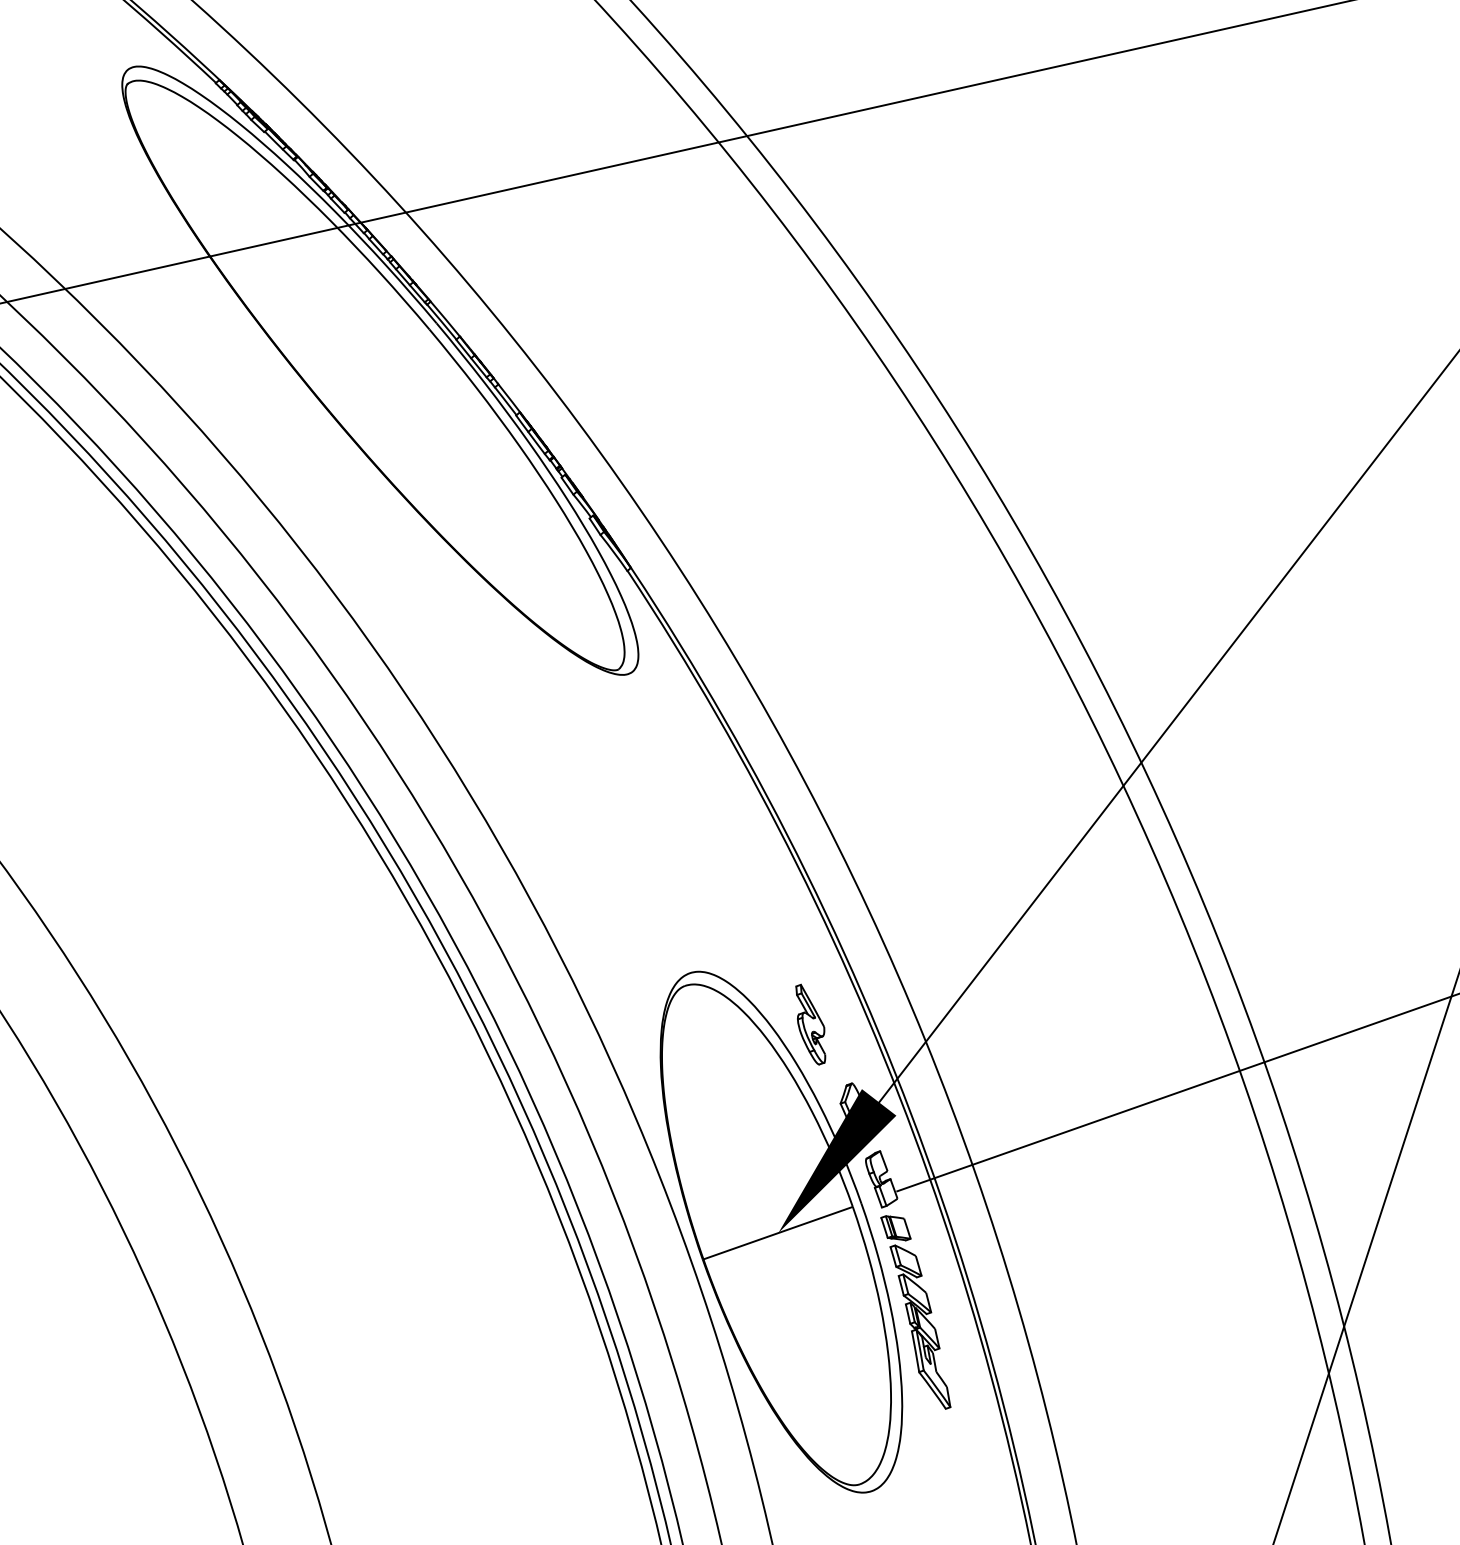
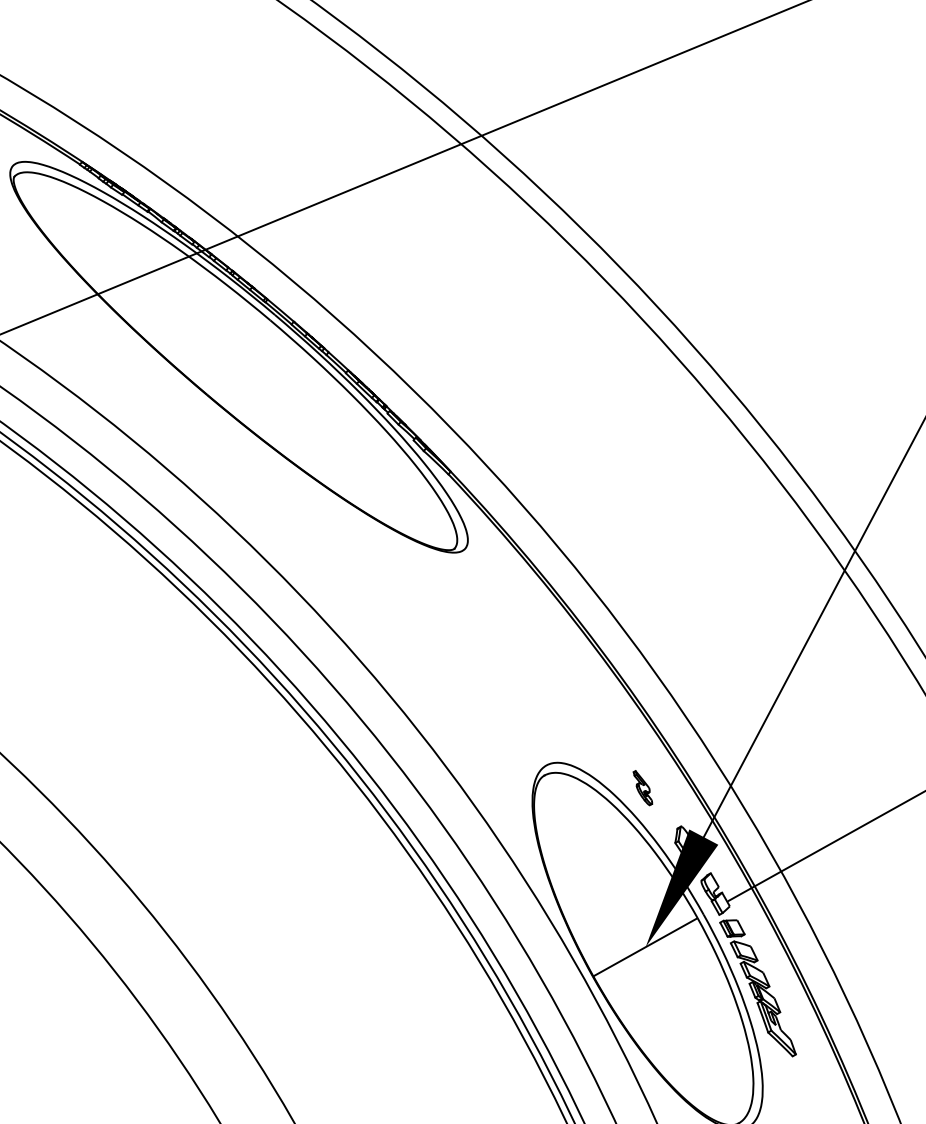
part: (810, 1024) -> (642, 788), size x0.6

